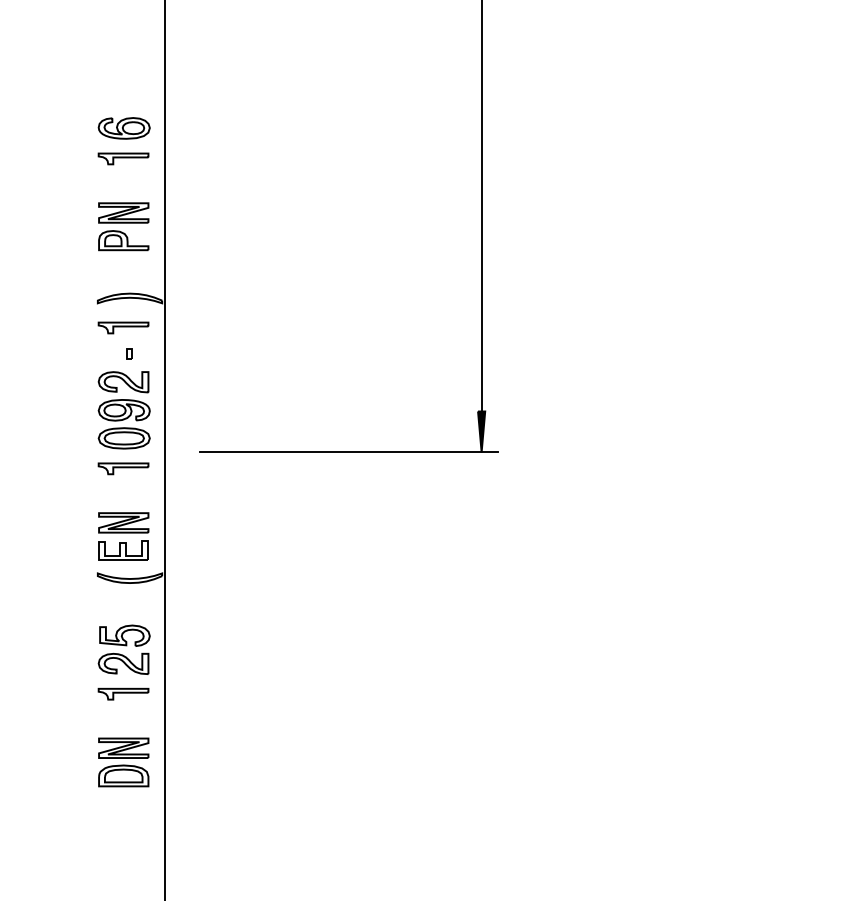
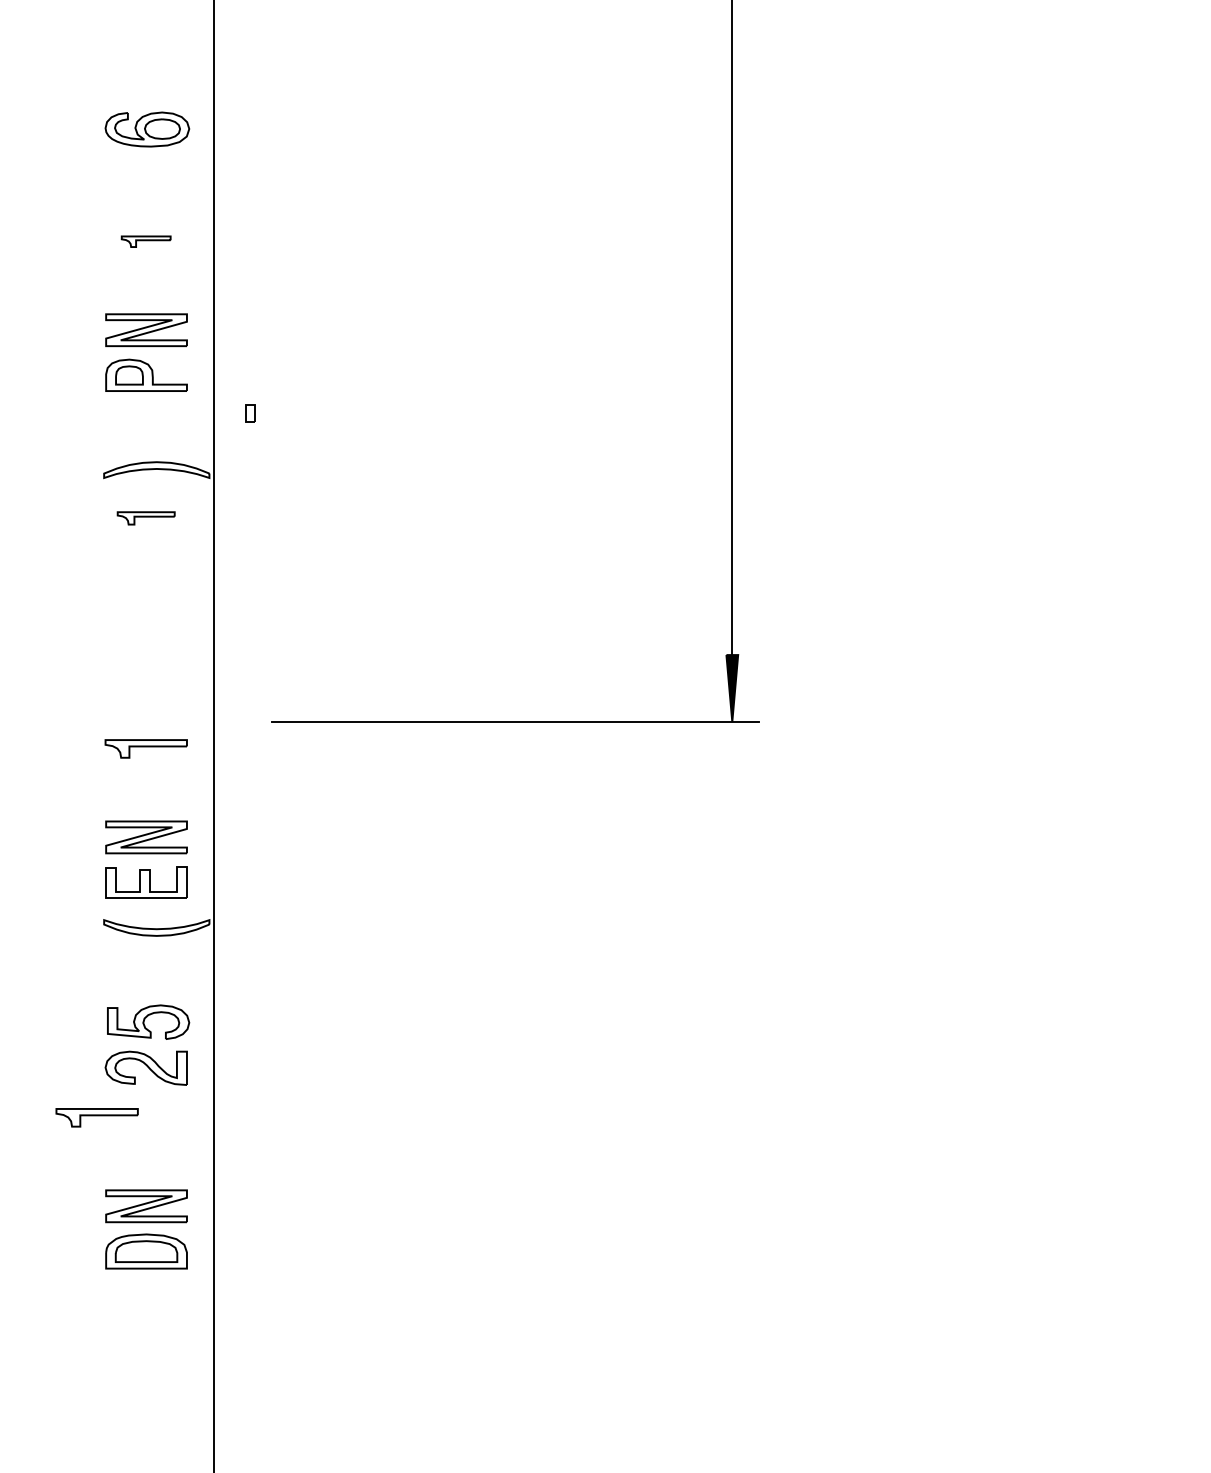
part: (123, 128) -> (146, 129), moved
part: (123, 158) -> (146, 240), size x0.6
part: (123, 327) -> (146, 517), size x0.7
part: (129, 353) -> (250, 412), moved
part: (123, 410) -> (146, 653), removed
part: (123, 693) -> (97, 1116), moved

